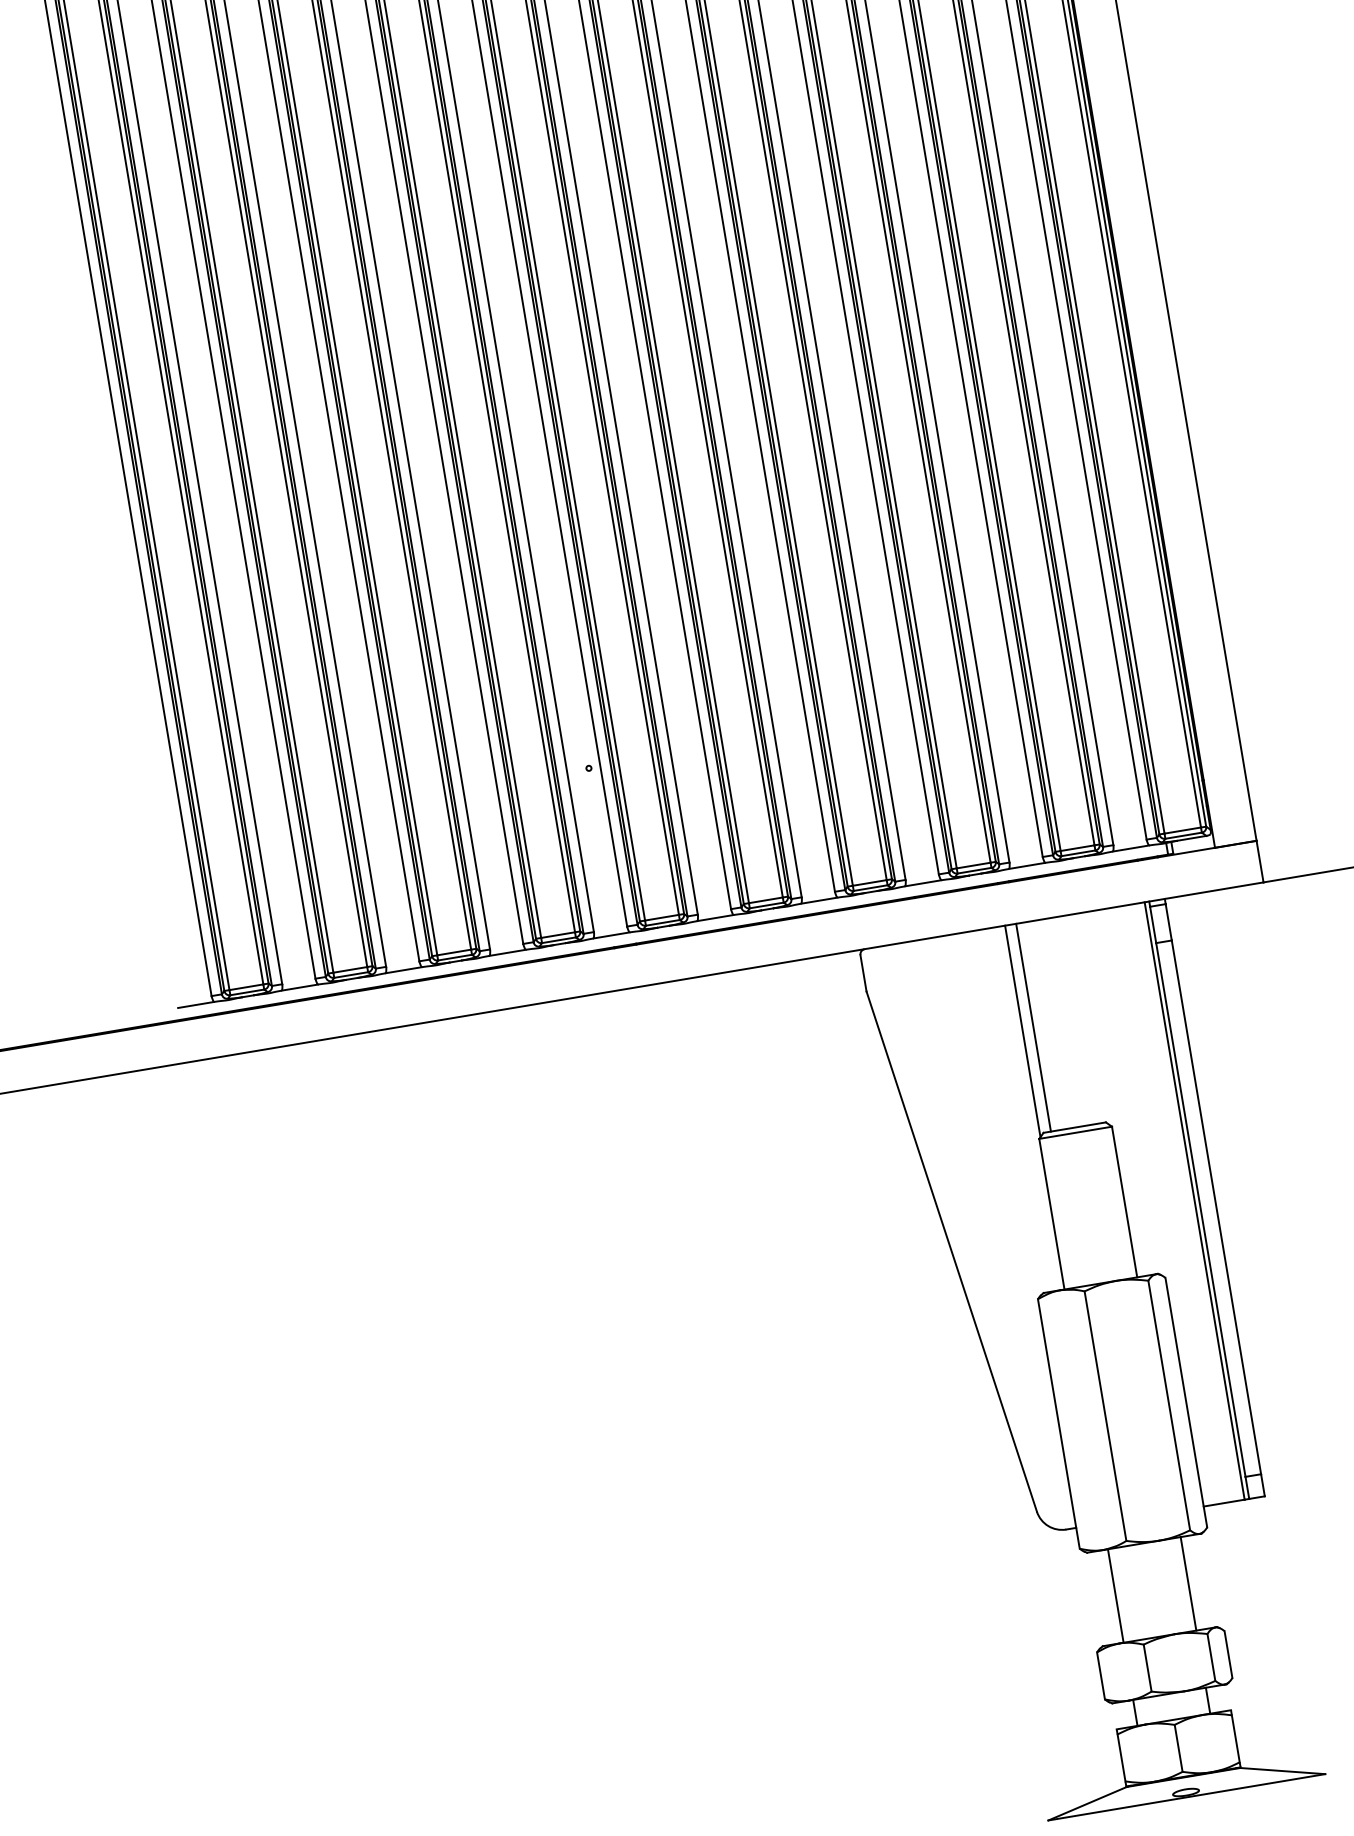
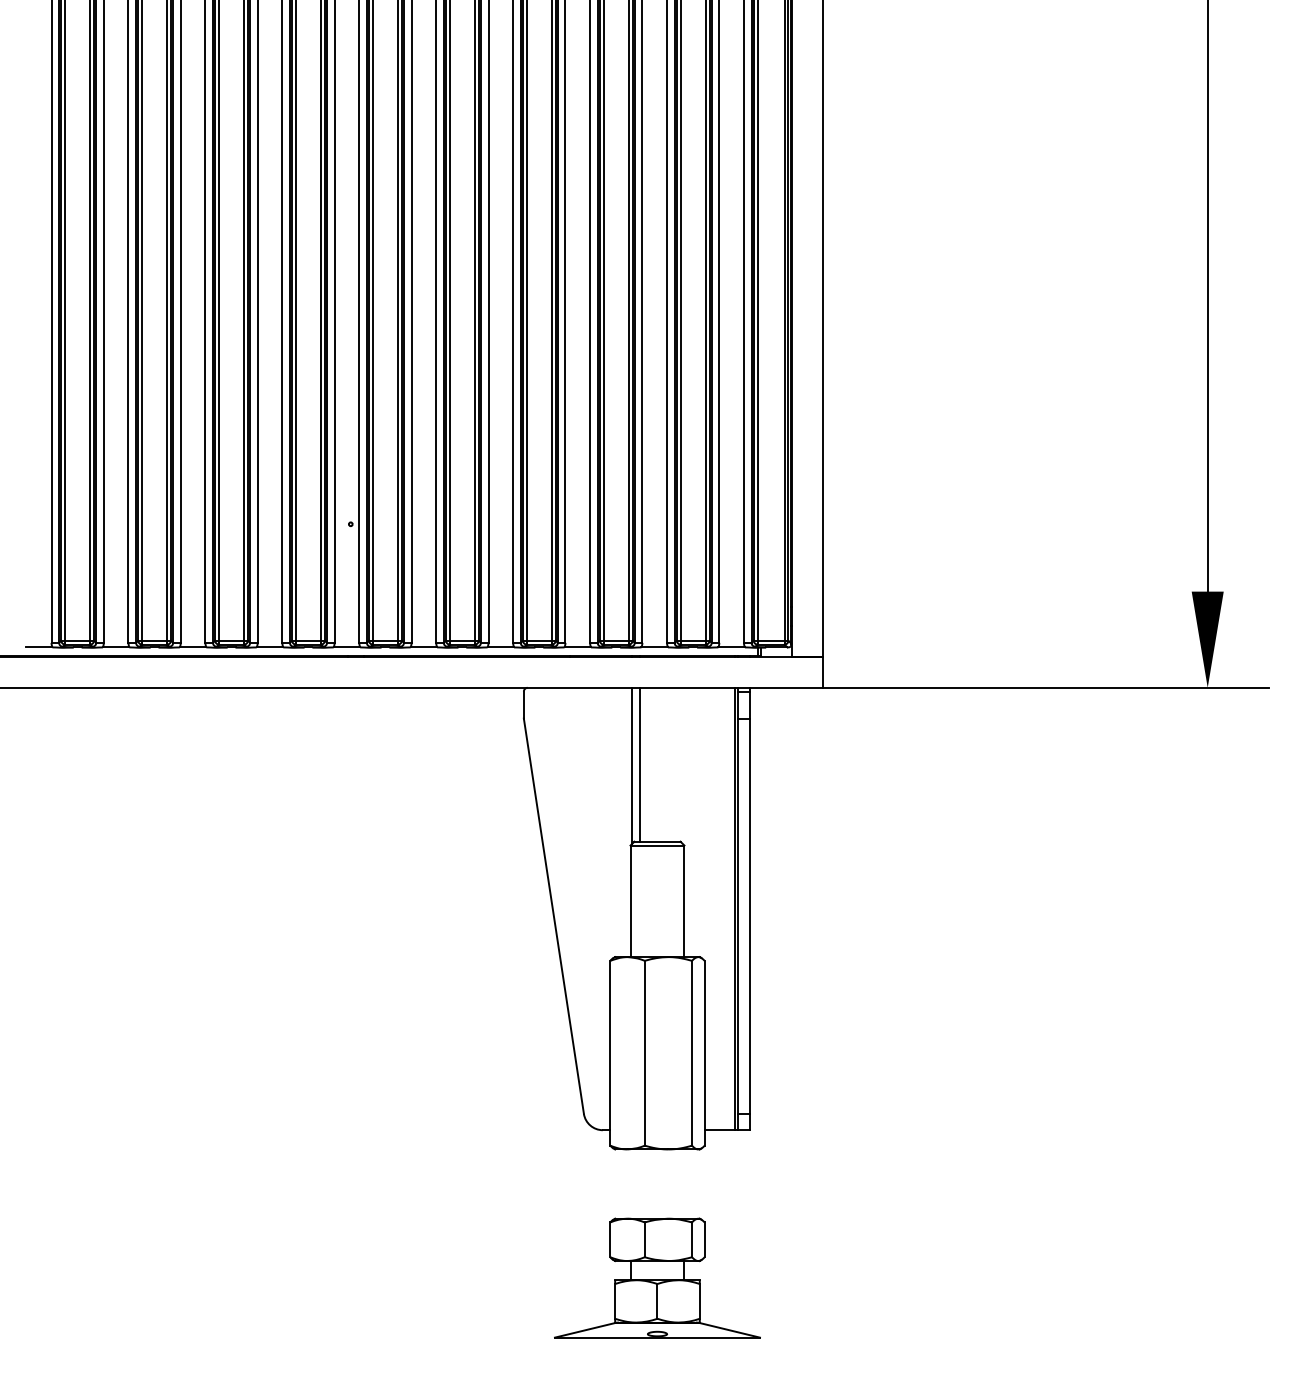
line: (1188, 1583) -> (684, 1183), removed
line: (1115, 1595) -> (630, 1183), removed

